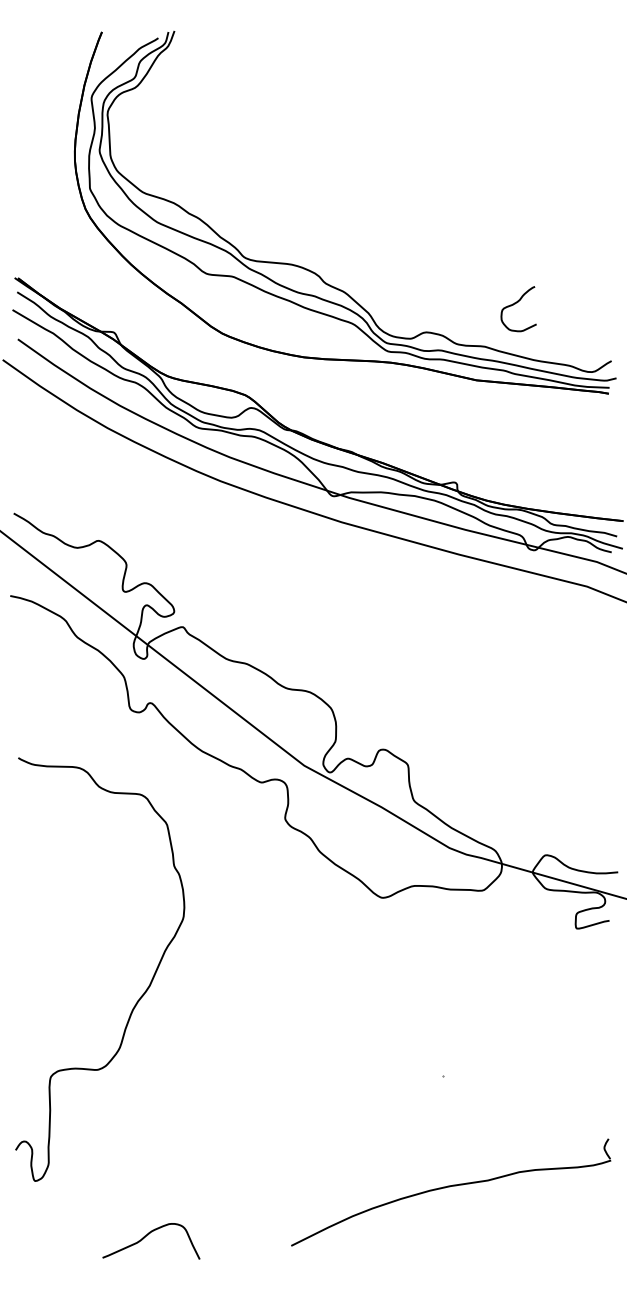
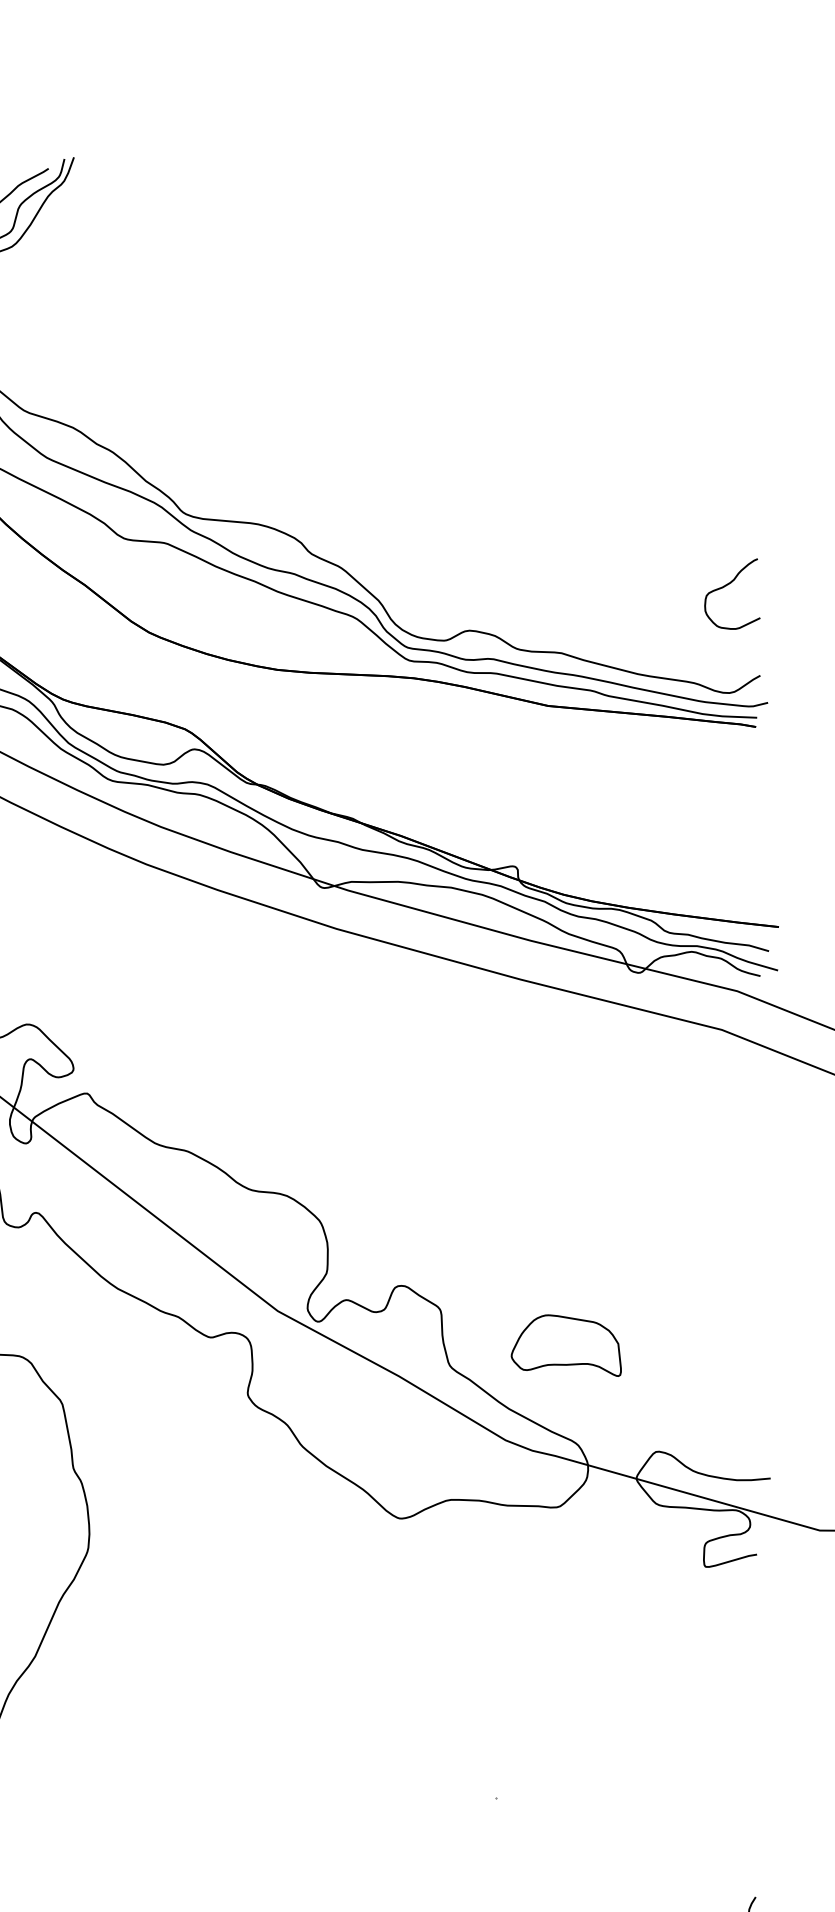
curve: (515, 304) -> (727, 586), moved
part: (487, 787) -> (565, 1345), added

